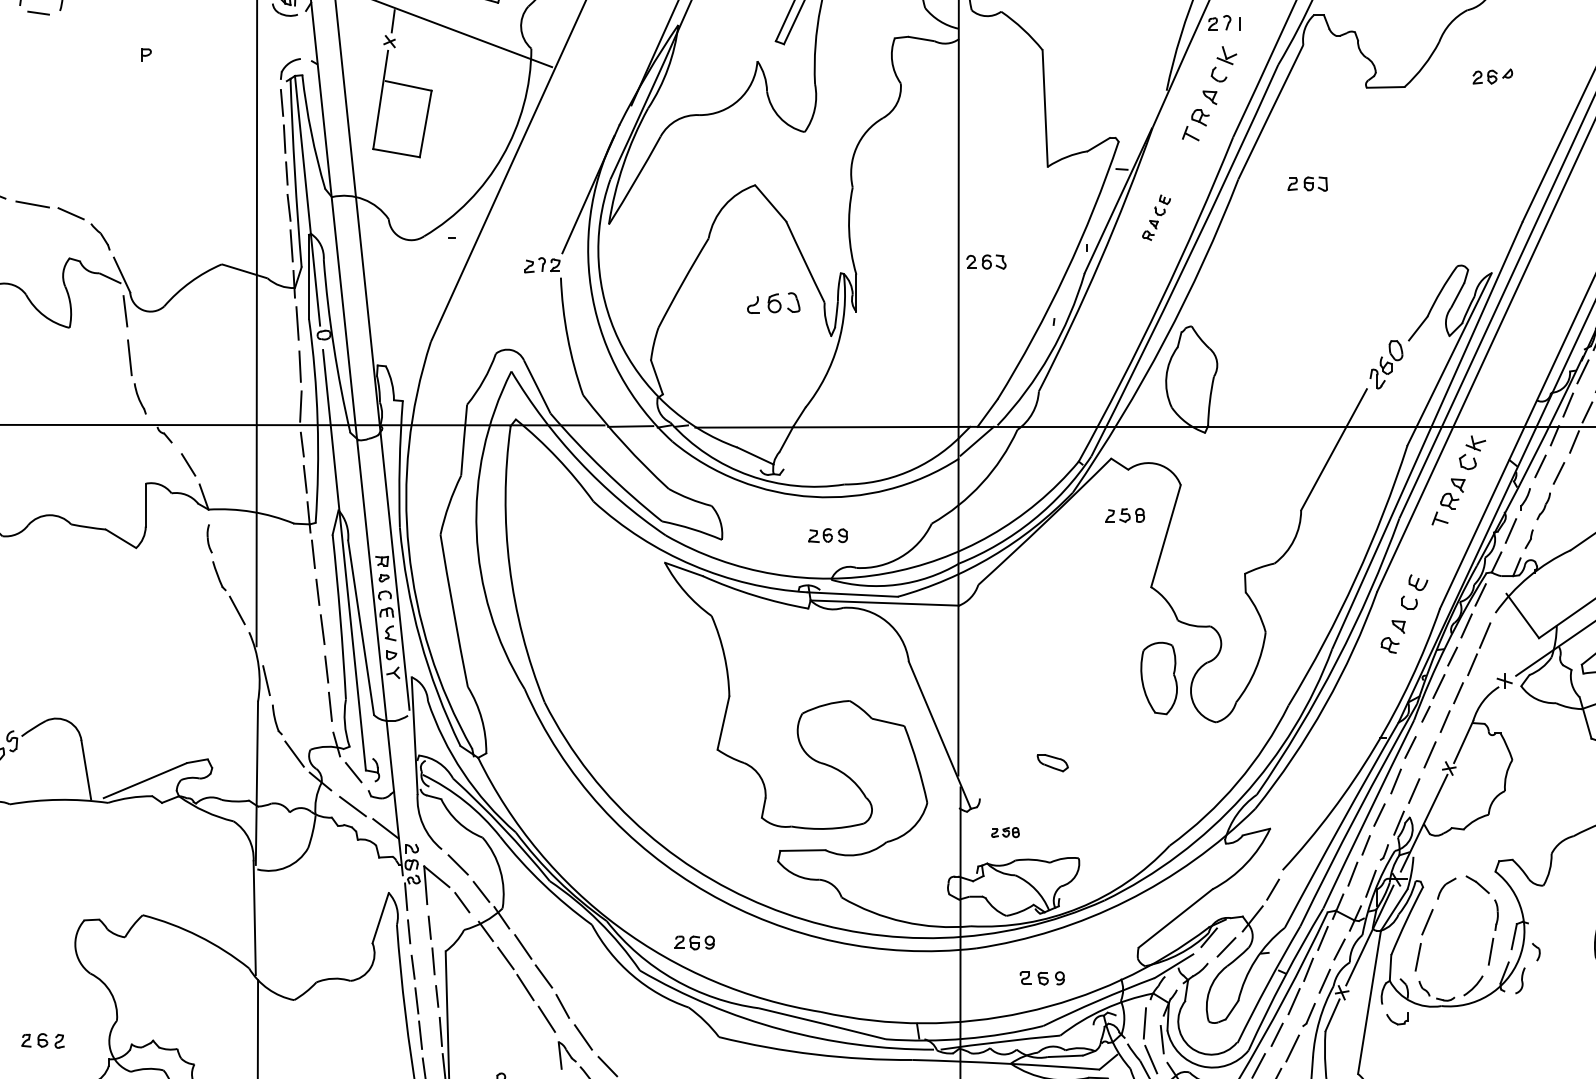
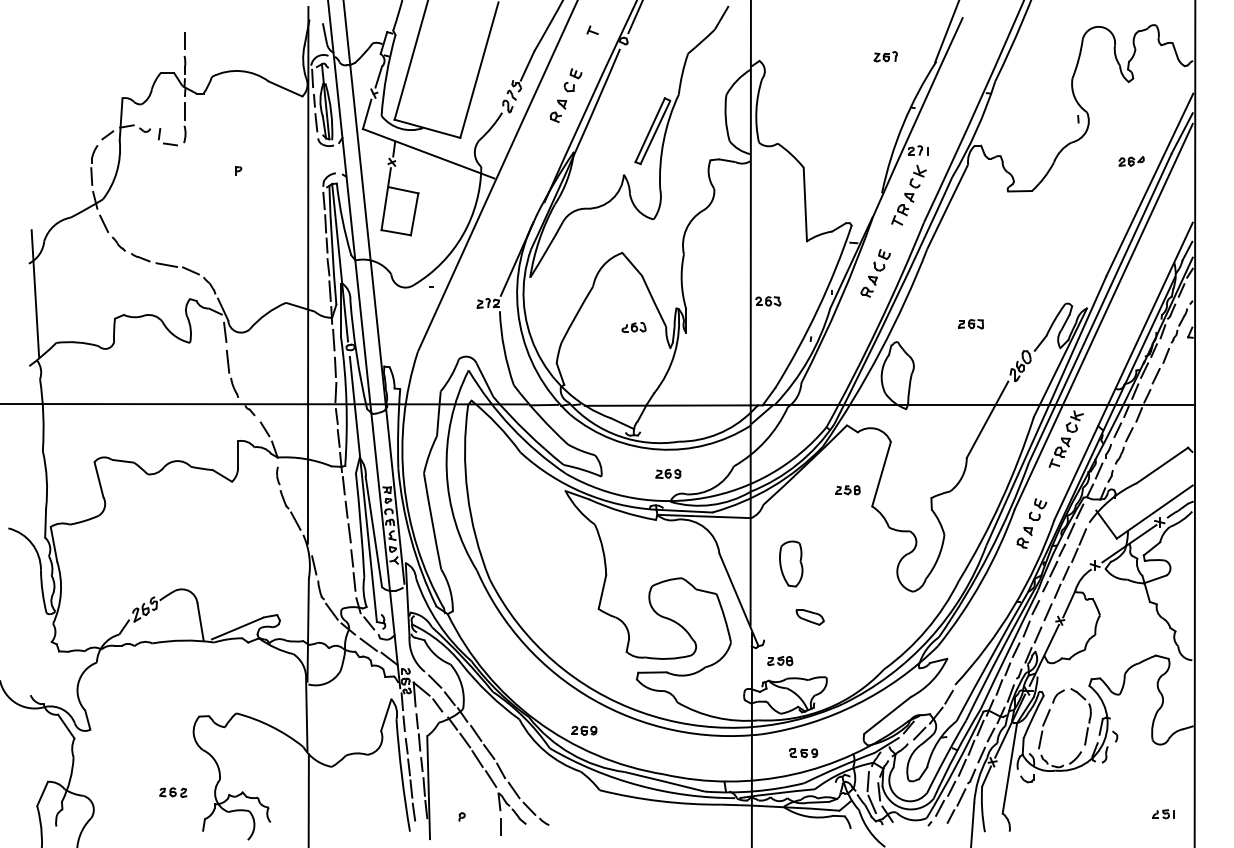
part: (1492, 76) -> (1131, 161), moved
part: (1307, 184) -> (970, 324), moved
part: (1156, 217) -> (875, 273), size x1.67
part: (772, 303) -> (633, 327), size x0.71
part: (1124, 515) -> (847, 490), moved
part: (1159, 677) -> (791, 563), moved
part: (1051, 763) -> (809, 617), size x1.43
part: (1005, 832) -> (780, 661), size x1.43

